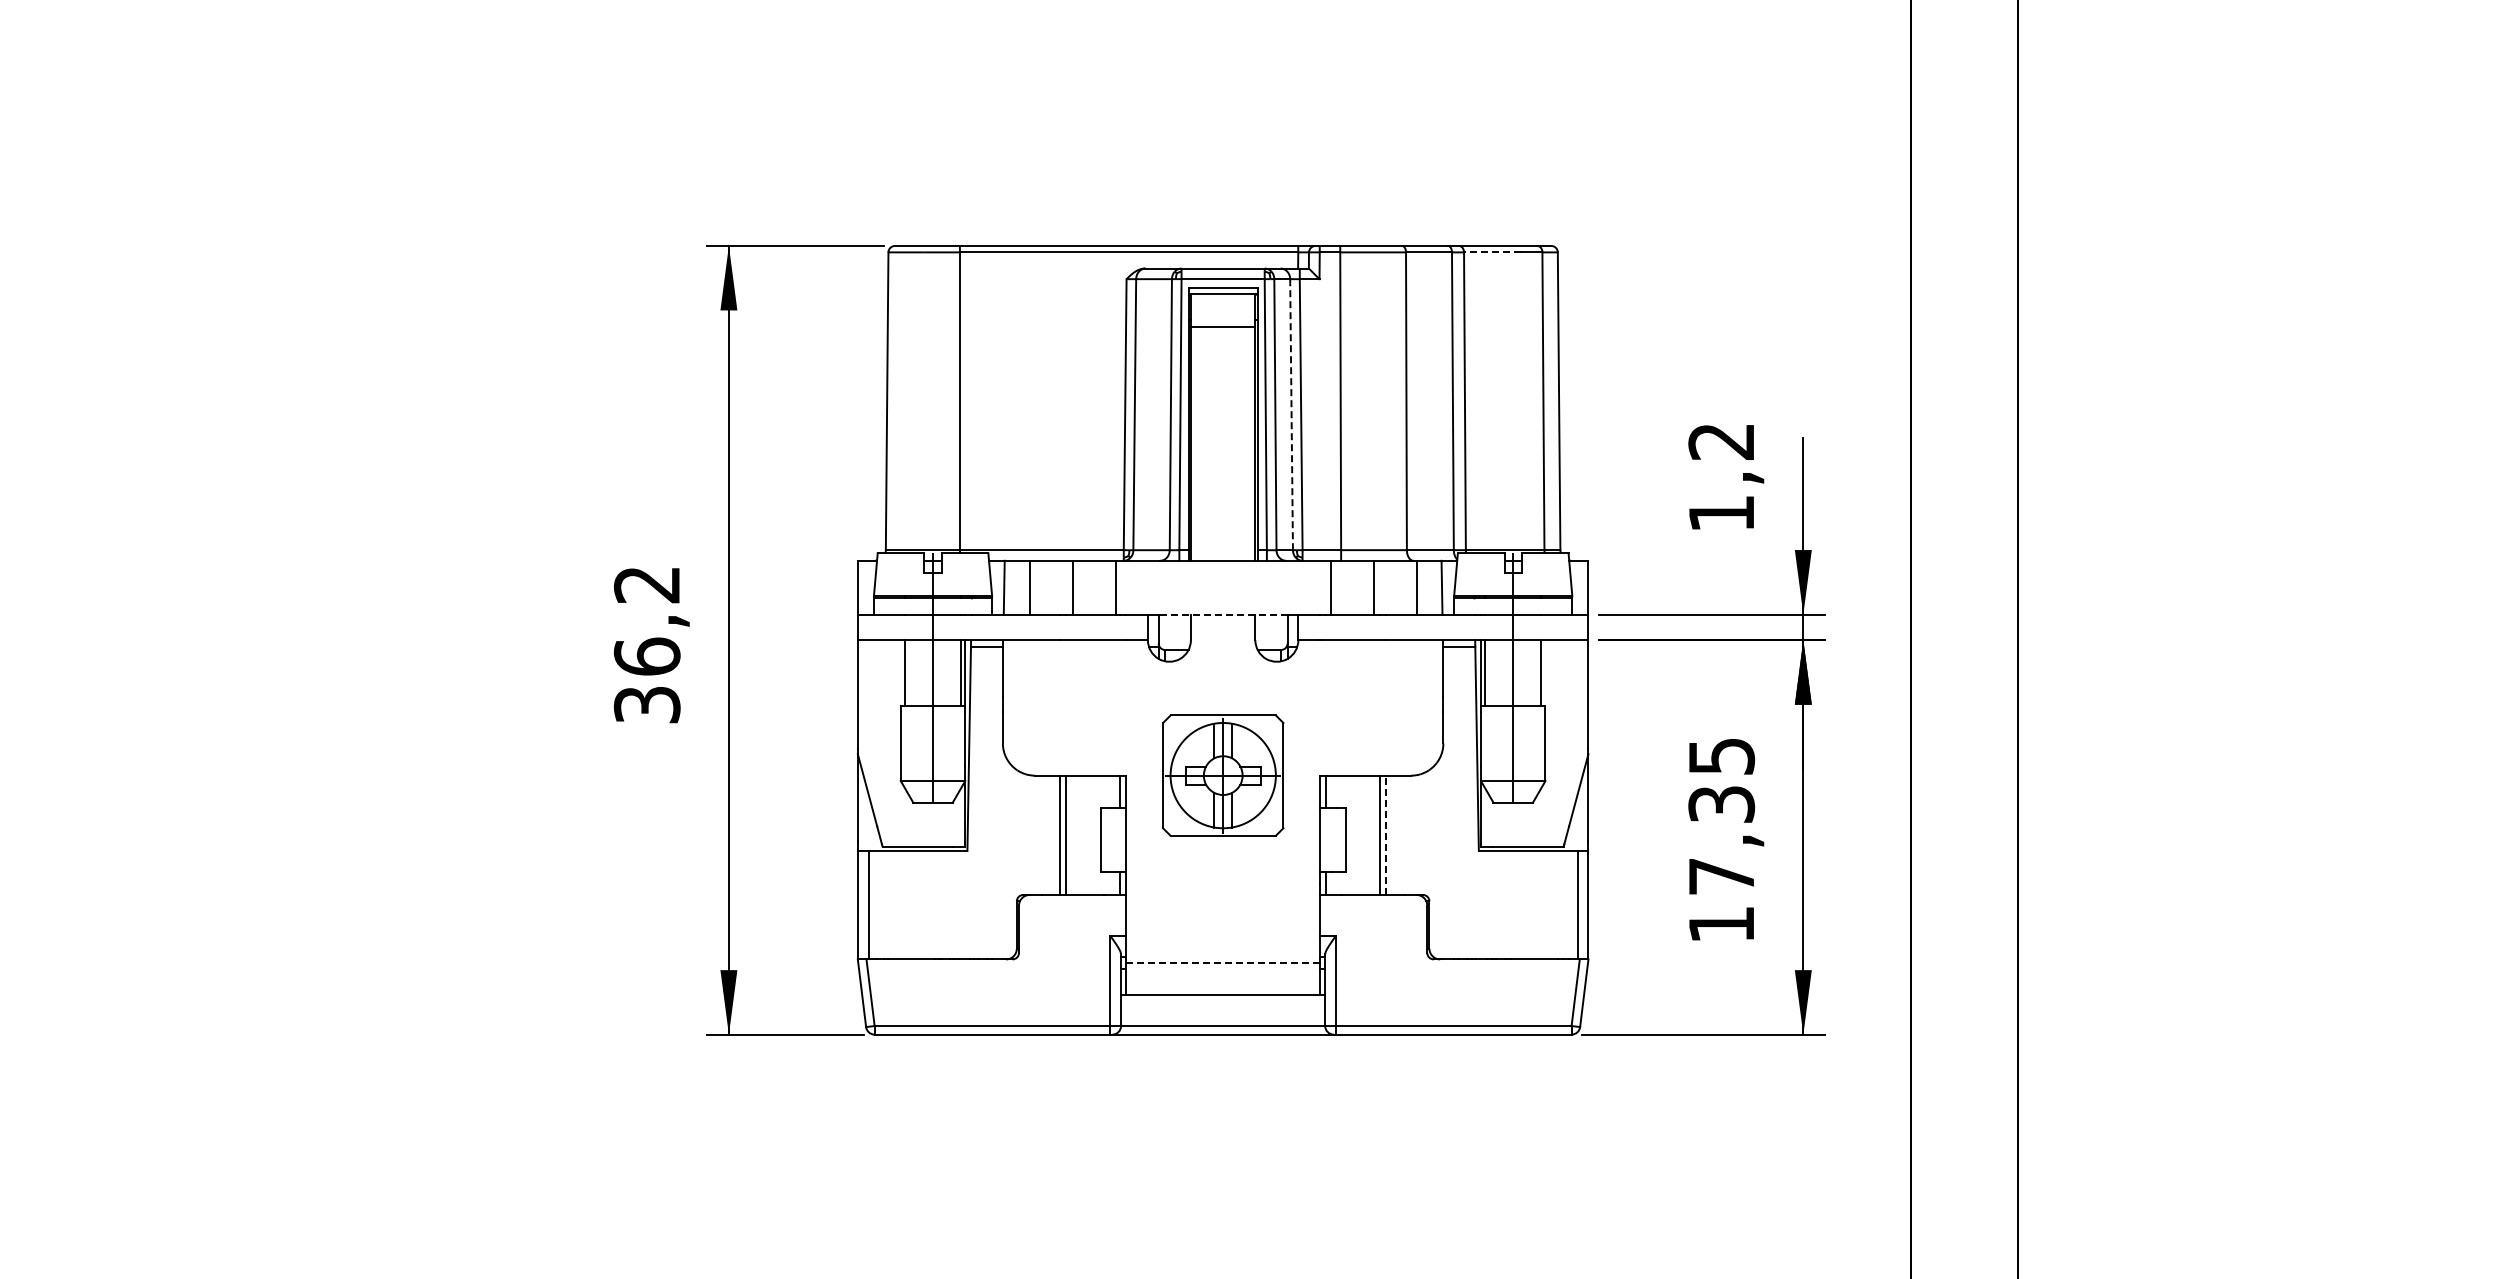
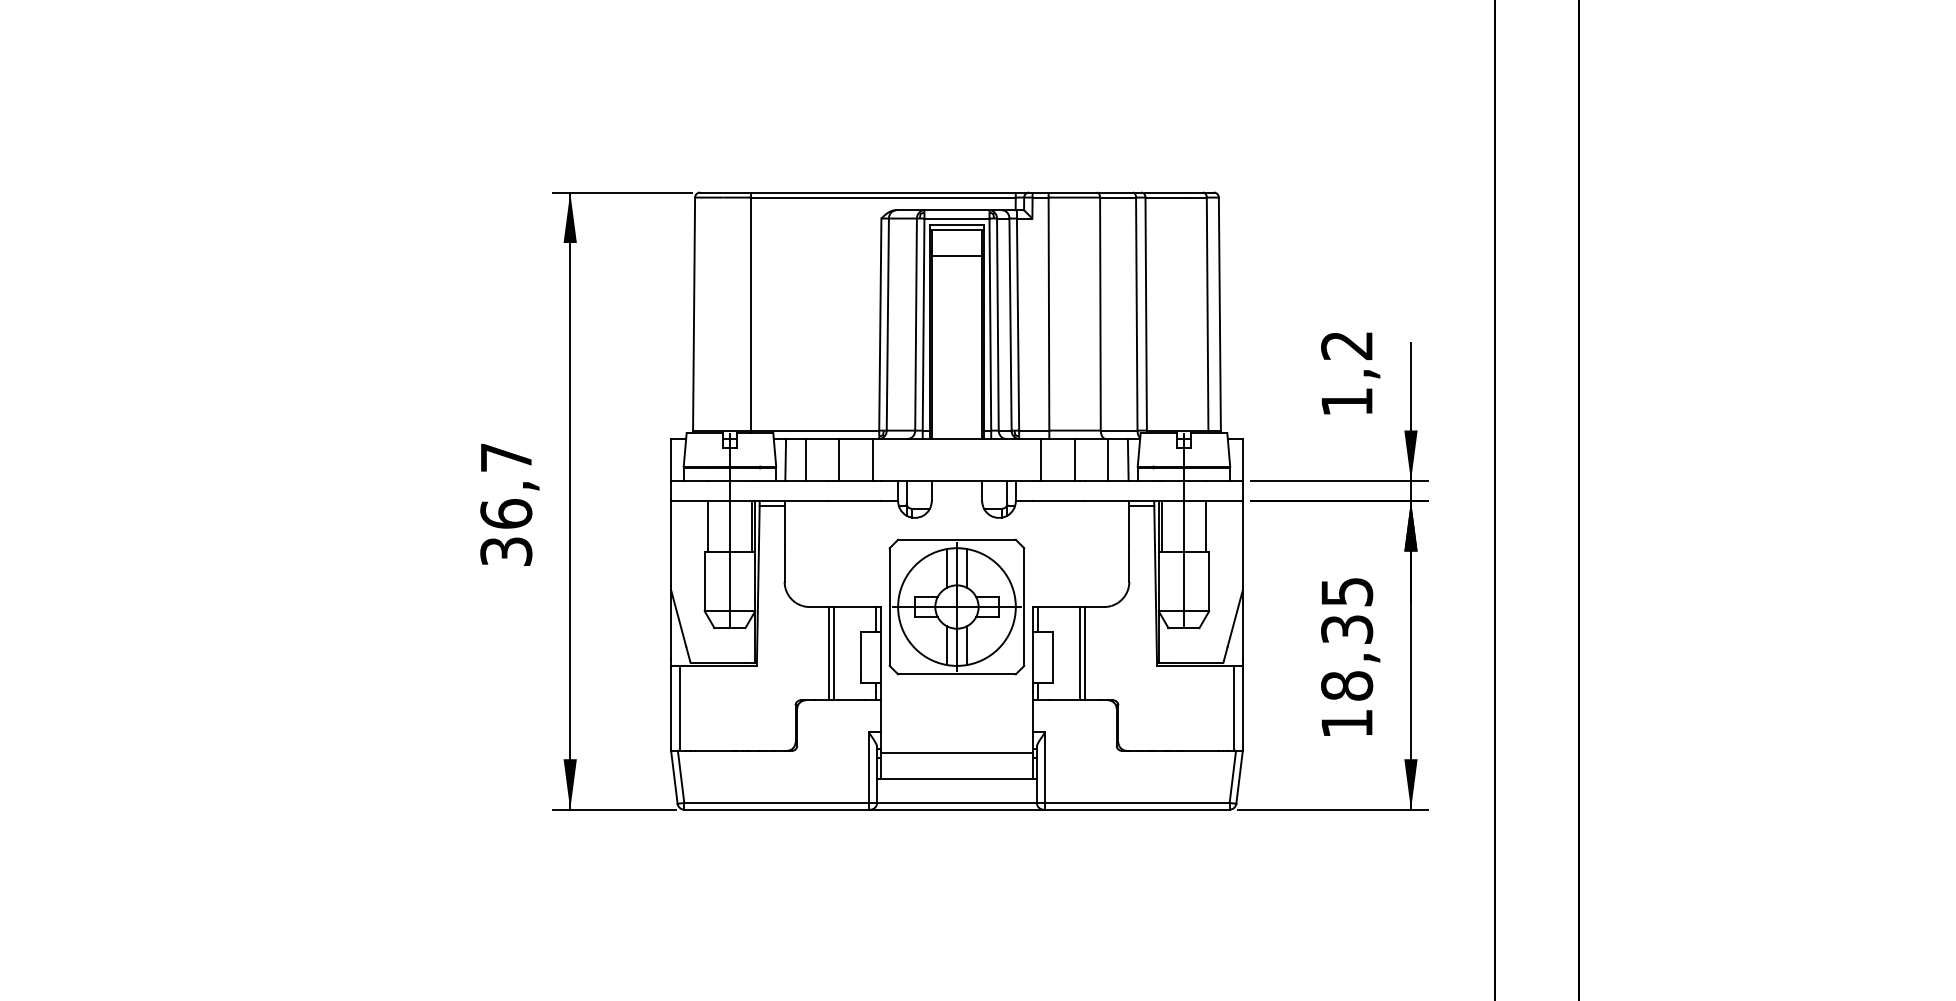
line: (1492, 252) -> (1167, 197), dashed -> solid
line: (1291, 414) -> (1010, 324), dashed -> solid
text: (646, 585) -> (505, 458), 36,2 -> 36,7
line: (1222, 614) -> (956, 480), dashed -> solid
part: (1223, 775) -> (957, 606), size x1.43
line: (1386, 835) -> (1084, 653), dashed -> solid
text: (1721, 876) -> (1346, 685), 17,35 -> 18,35
line: (1223, 962) -> (957, 753), dashed -> solid

